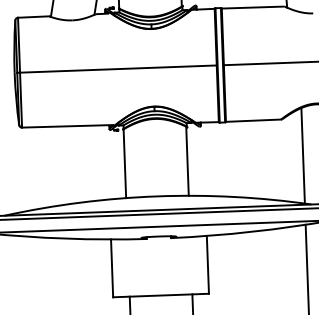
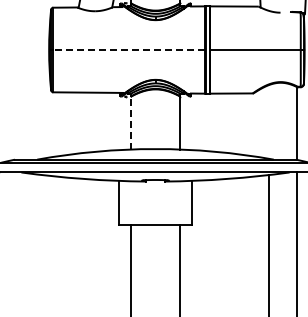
line: (118, 69) -> (129, 50), solid -> dashed
line: (302, 155) -> (268, 121), removed
line: (125, 164) -> (131, 123), solid -> dashed

